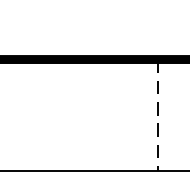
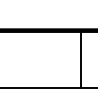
line: (157, 115) -> (81, 59), dashed -> solid

